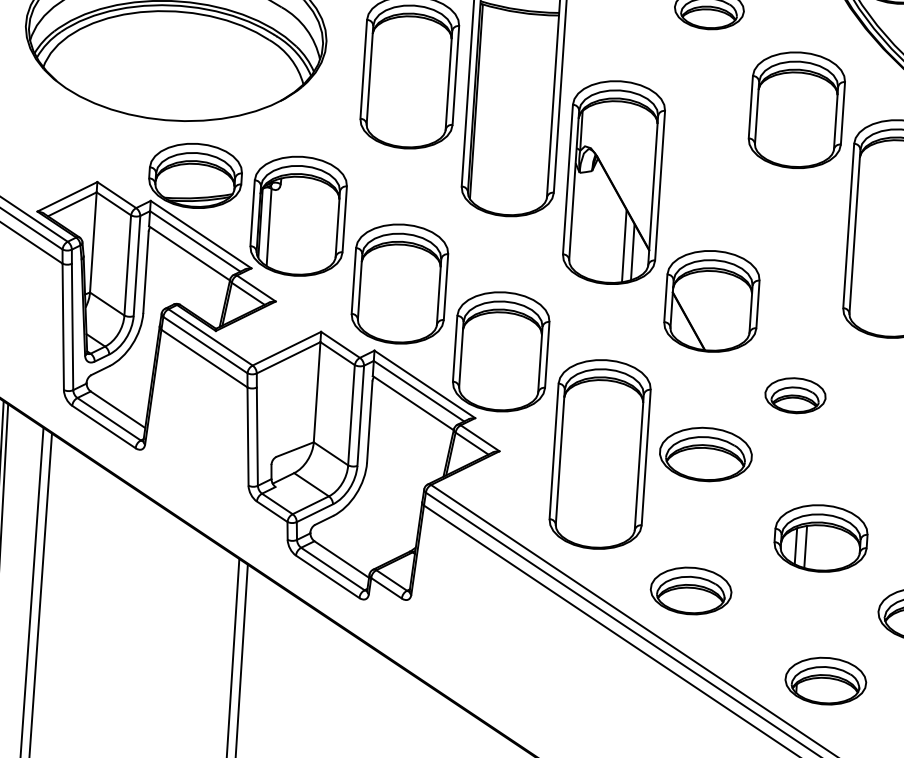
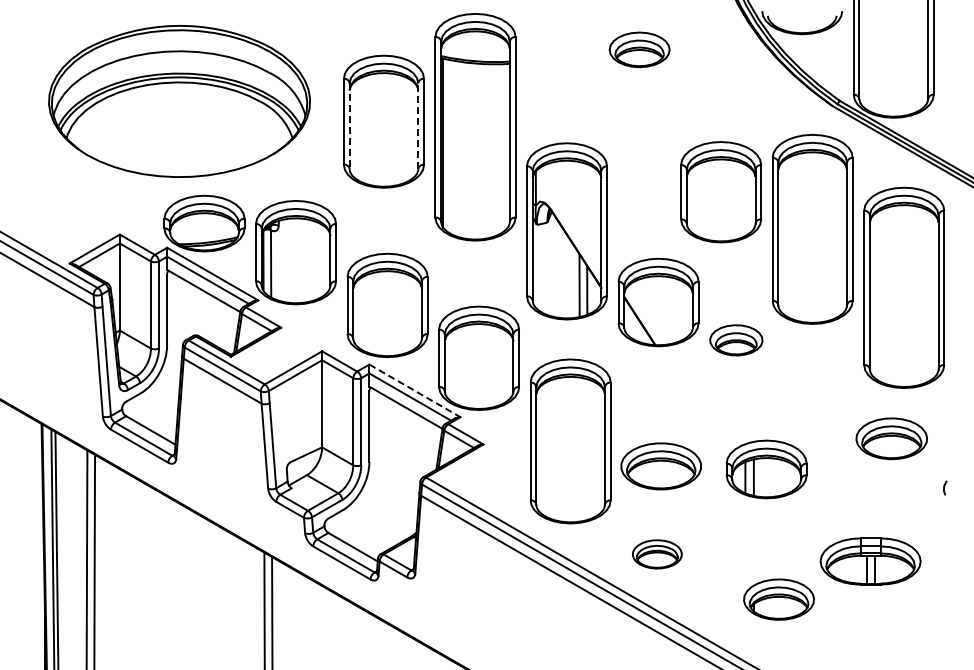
line: (369, 75) -> (349, 126), solid -> dashed
line: (449, 80) -> (418, 126), solid -> dashed
part: (796, 110) -> (720, 192), moved
part: (613, 182) -> (566, 231), moved
line: (424, 383) -> (414, 390), solid -> dashed
part: (795, 395) -> (736, 340), moved
part: (705, 454) -> (660, 466), moved
part: (820, 538) -> (766, 469), moved
part: (691, 591) -> (657, 554), size x0.7
part: (825, 680) -> (778, 599), moved

